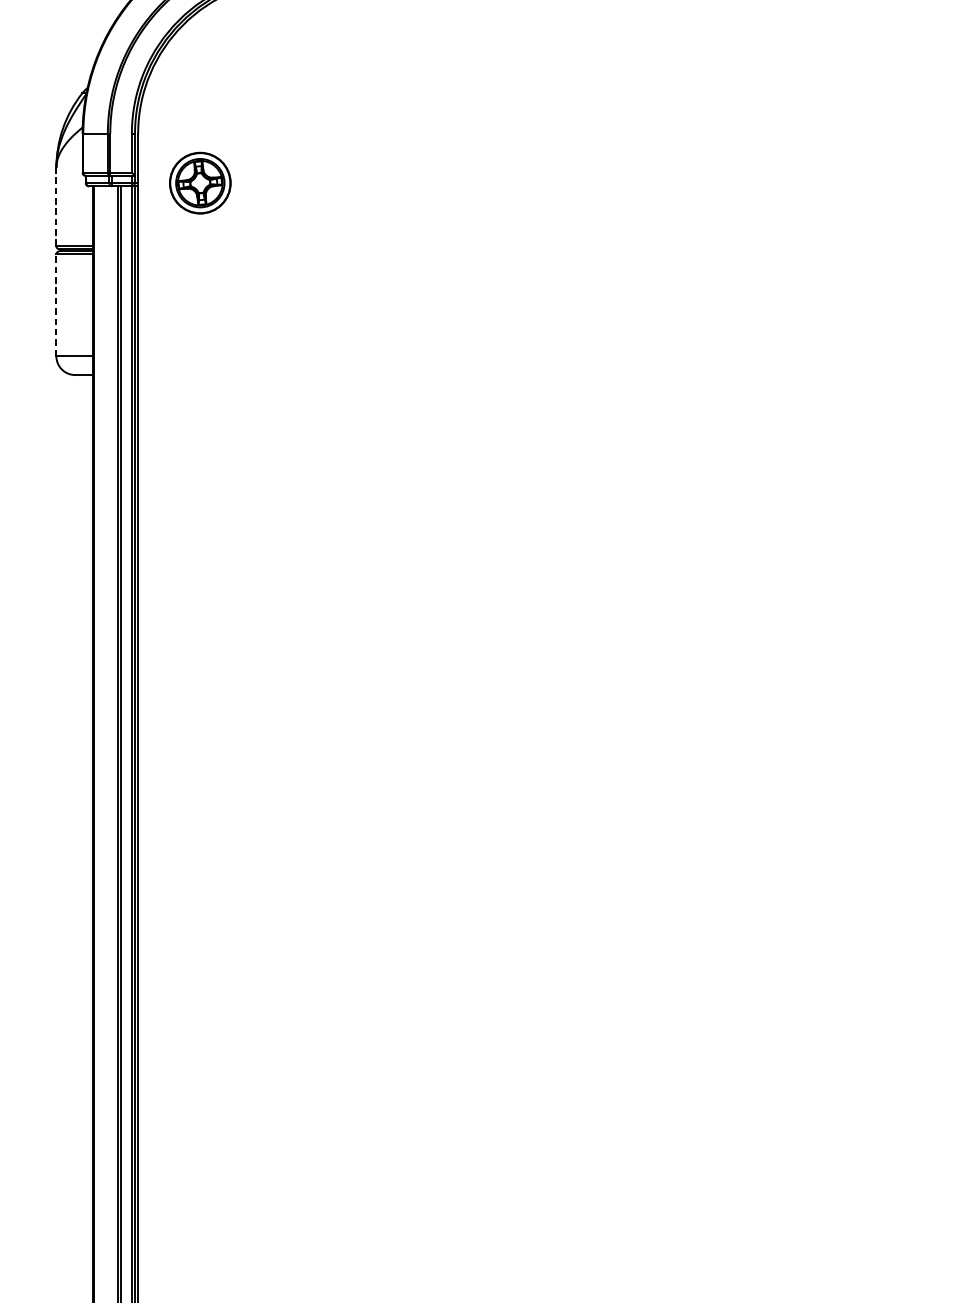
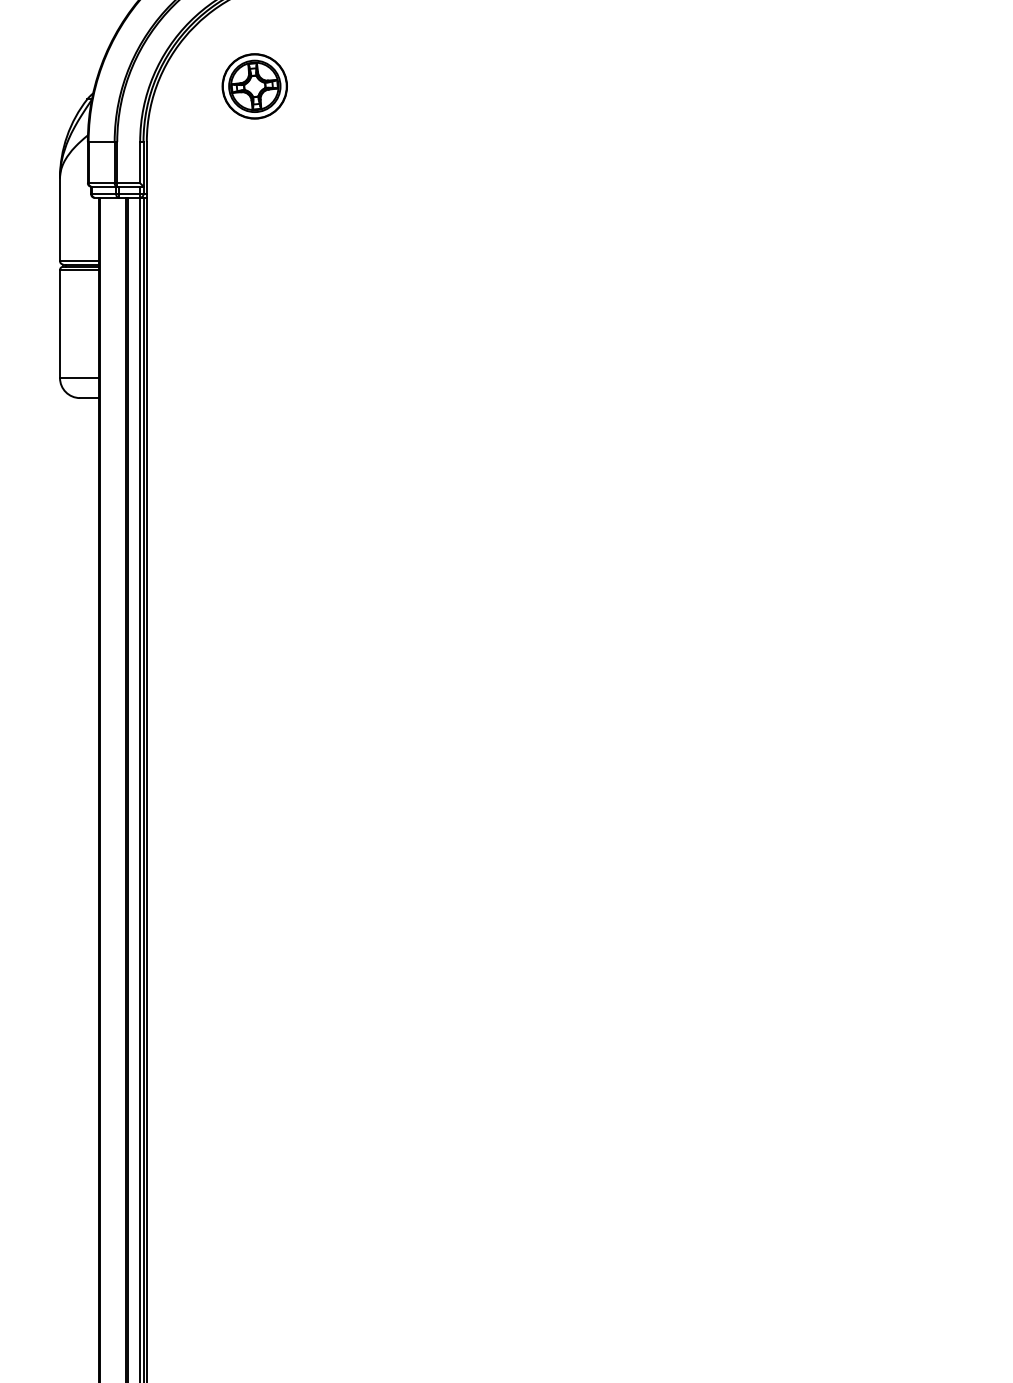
part: (200, 183) -> (254, 86), moved
line: (56, 206) -> (60, 219), dashed -> solid
line: (56, 305) -> (60, 324), dashed -> solid

